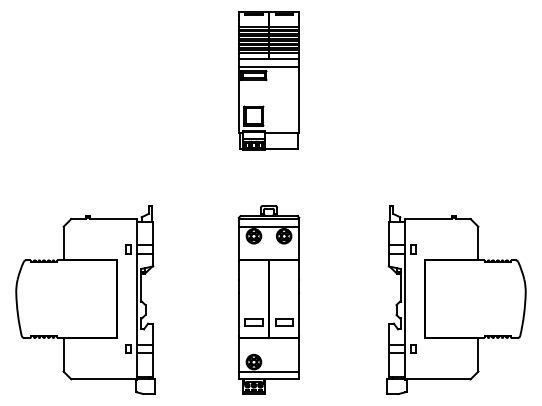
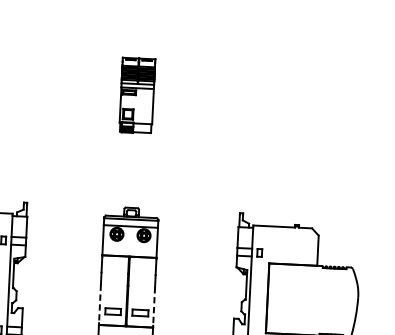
part: (268, 80) -> (136, 95), size x0.6
line: (238, 314) -> (99, 303), solid -> dashed
line: (299, 314) -> (154, 306), solid -> dashed

